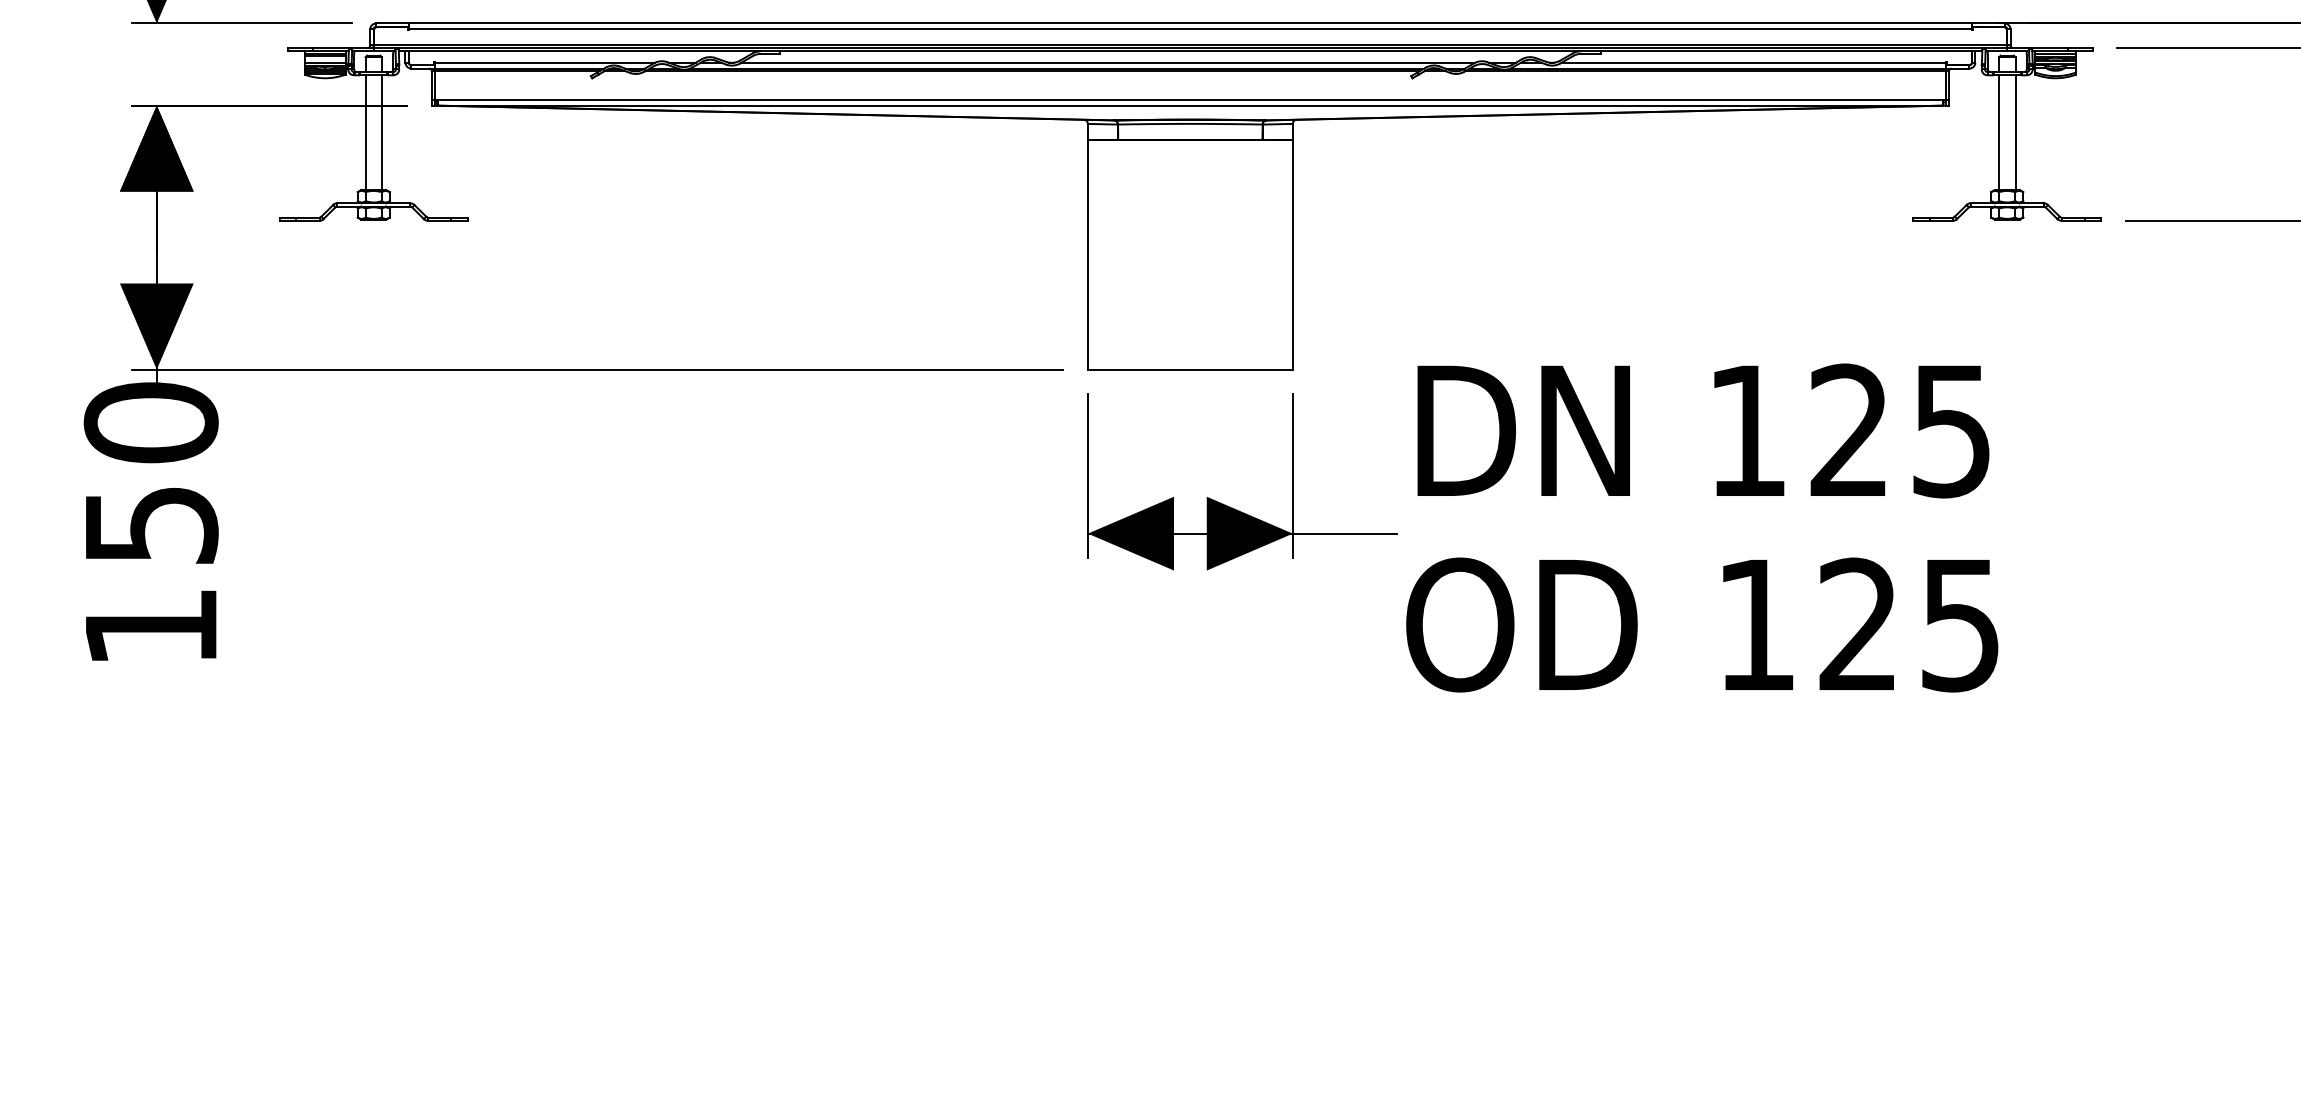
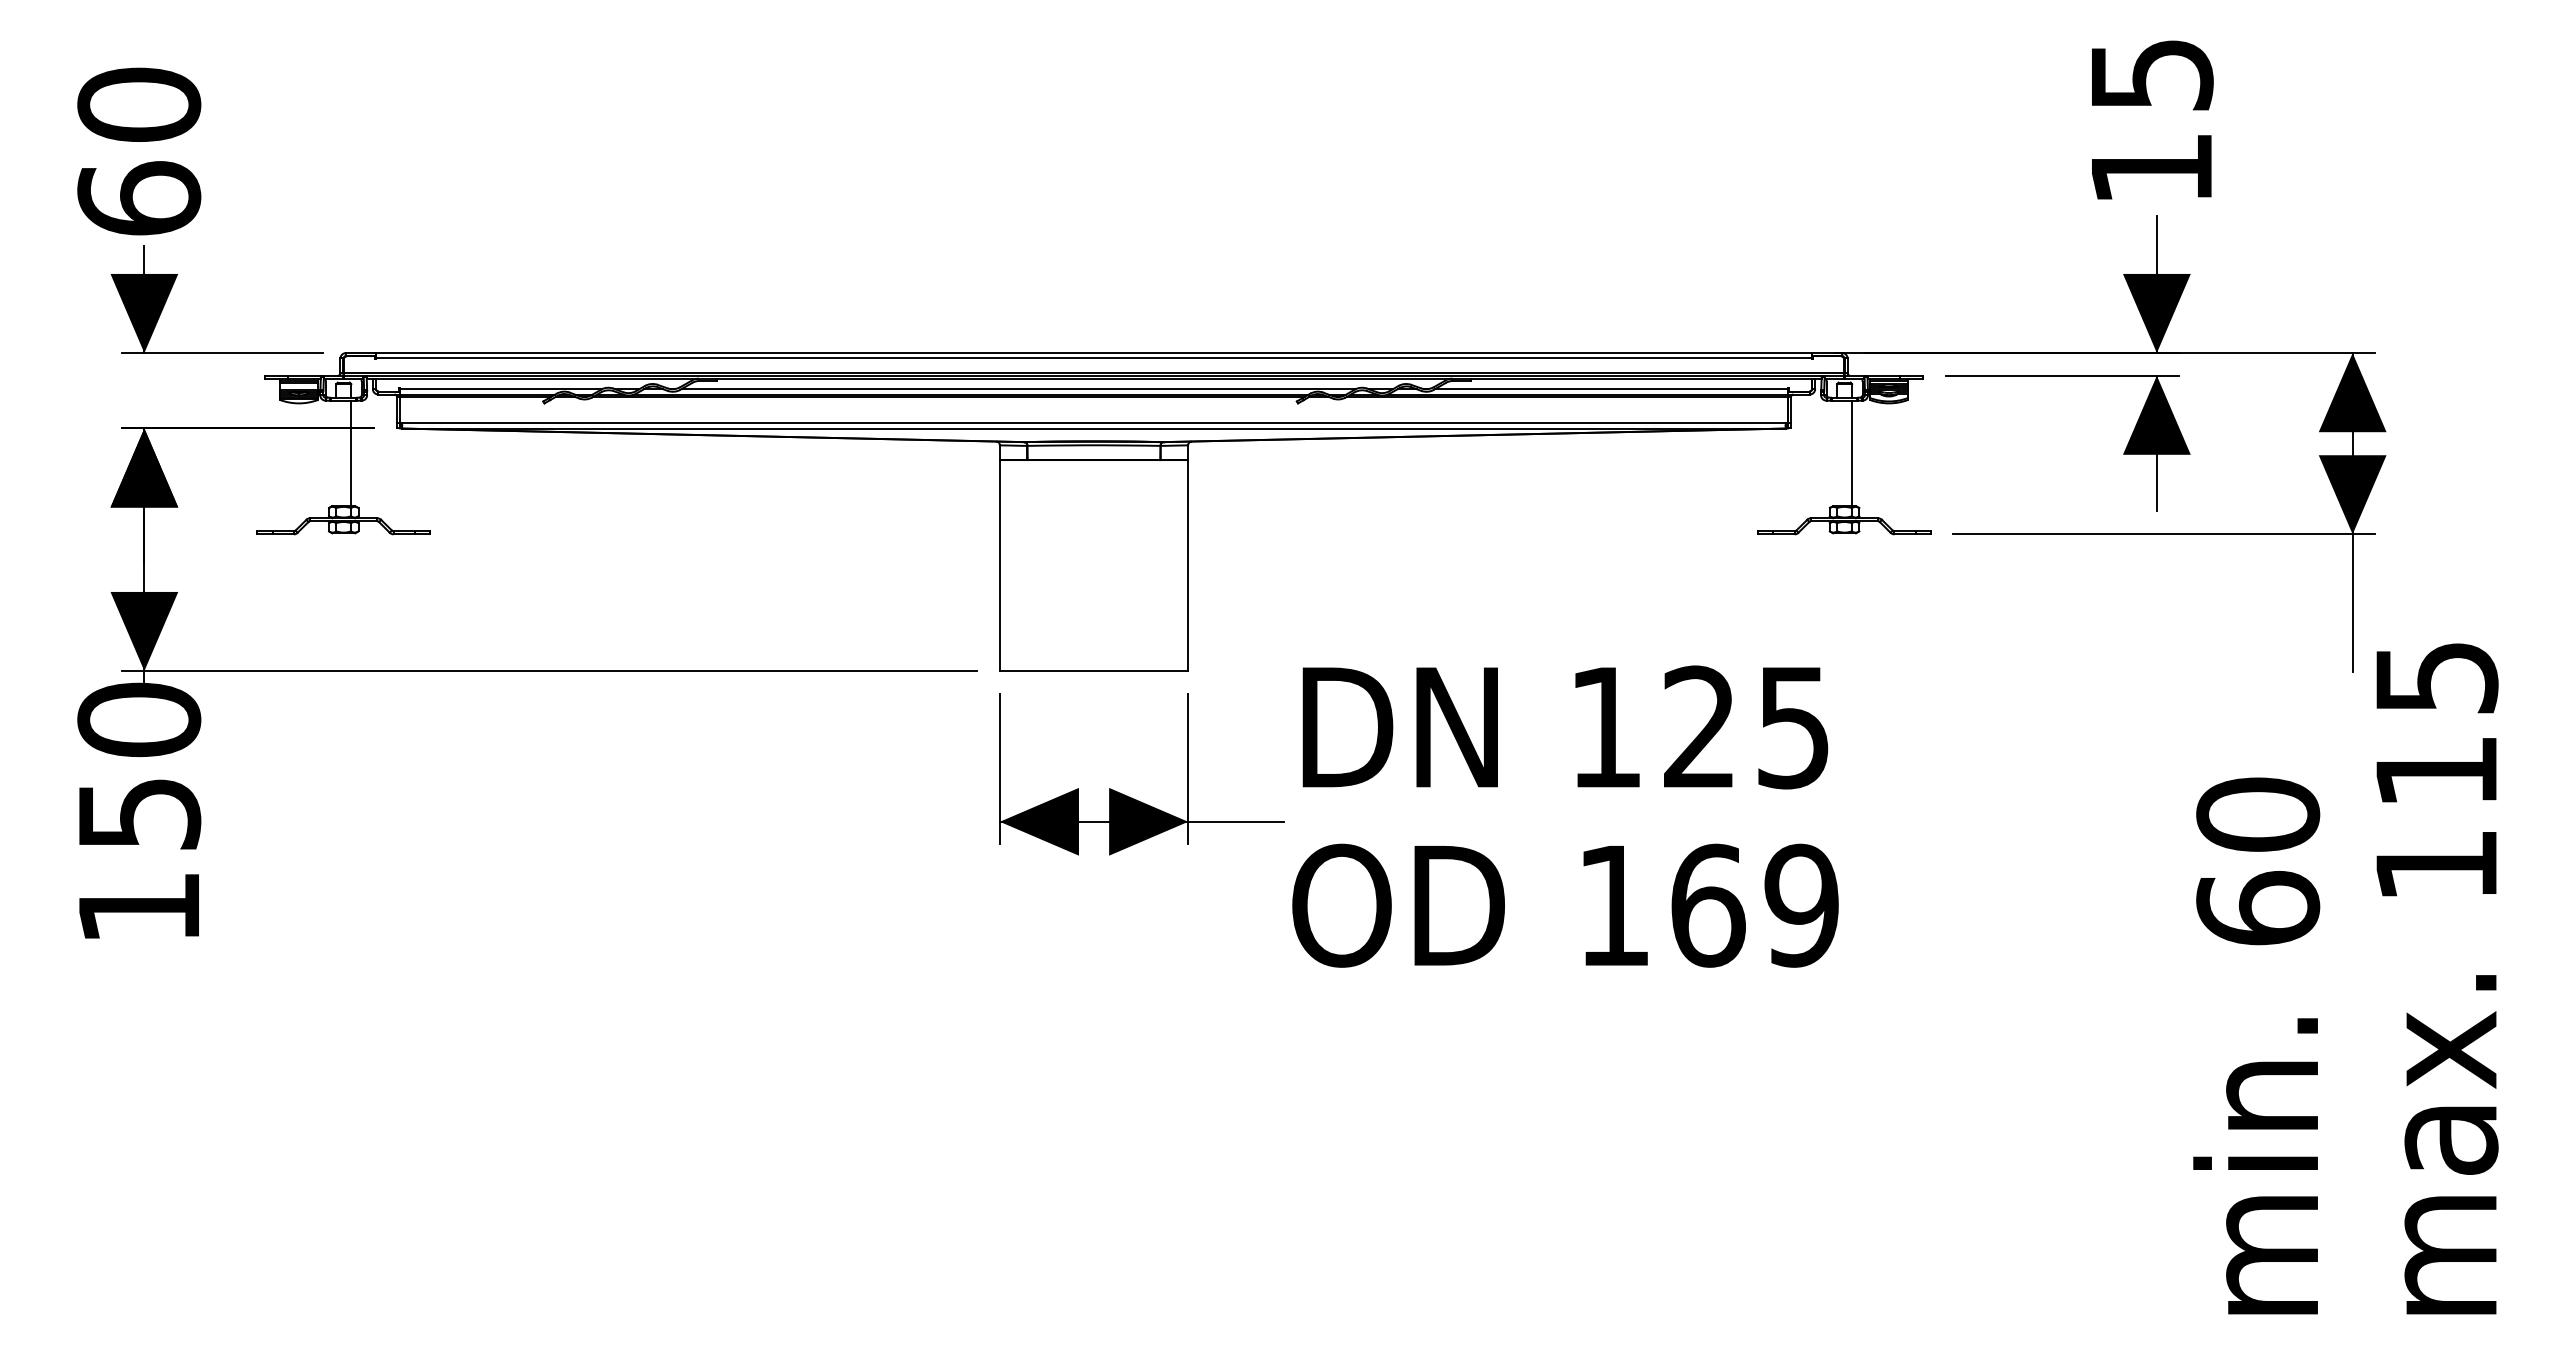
line: (365, 132) -> (336, 453), removed
line: (1999, 132) -> (1837, 453), removed
text: (1909, 624) -> (1754, 905), 125 -> 169

